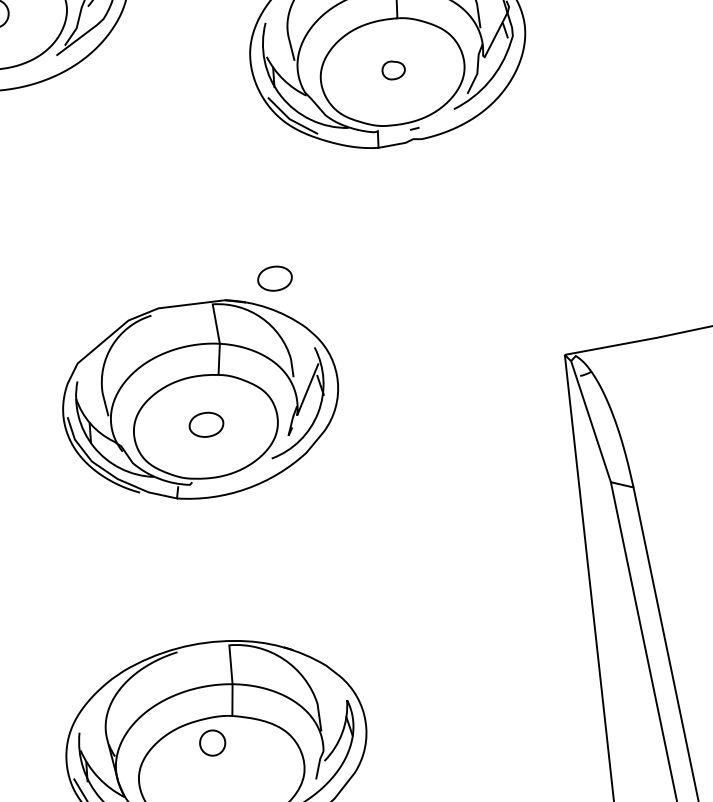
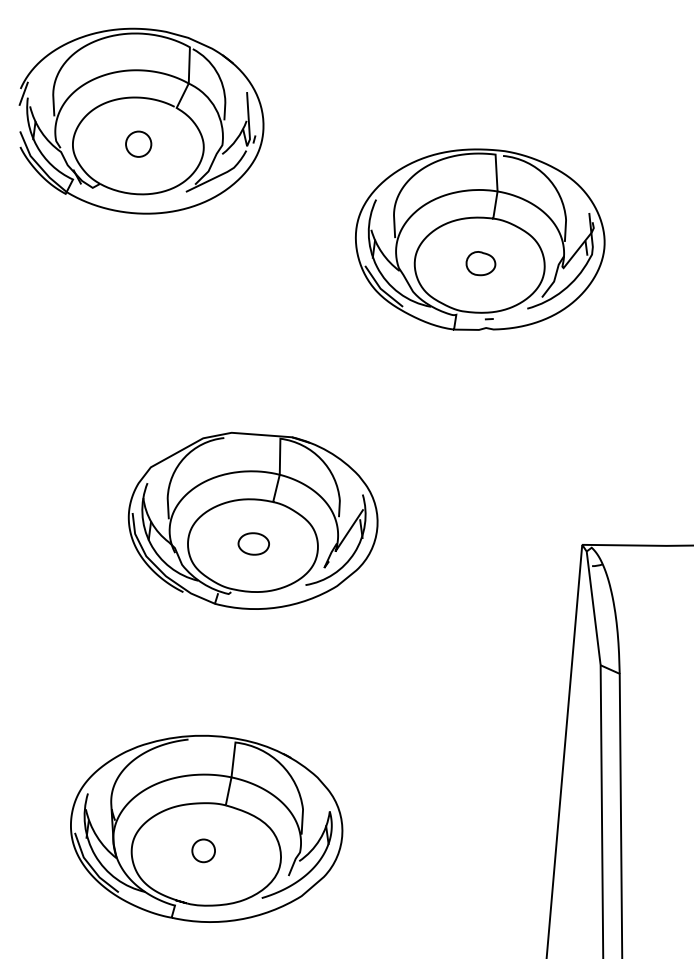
part: (393, 70) -> (480, 263), size x1.43
part: (274, 278) -> (339, 426), removed
circle: (212, 742) -> (203, 850), moved

